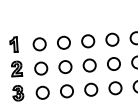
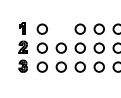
circle: (62, 42) -> (60, 28), removed

